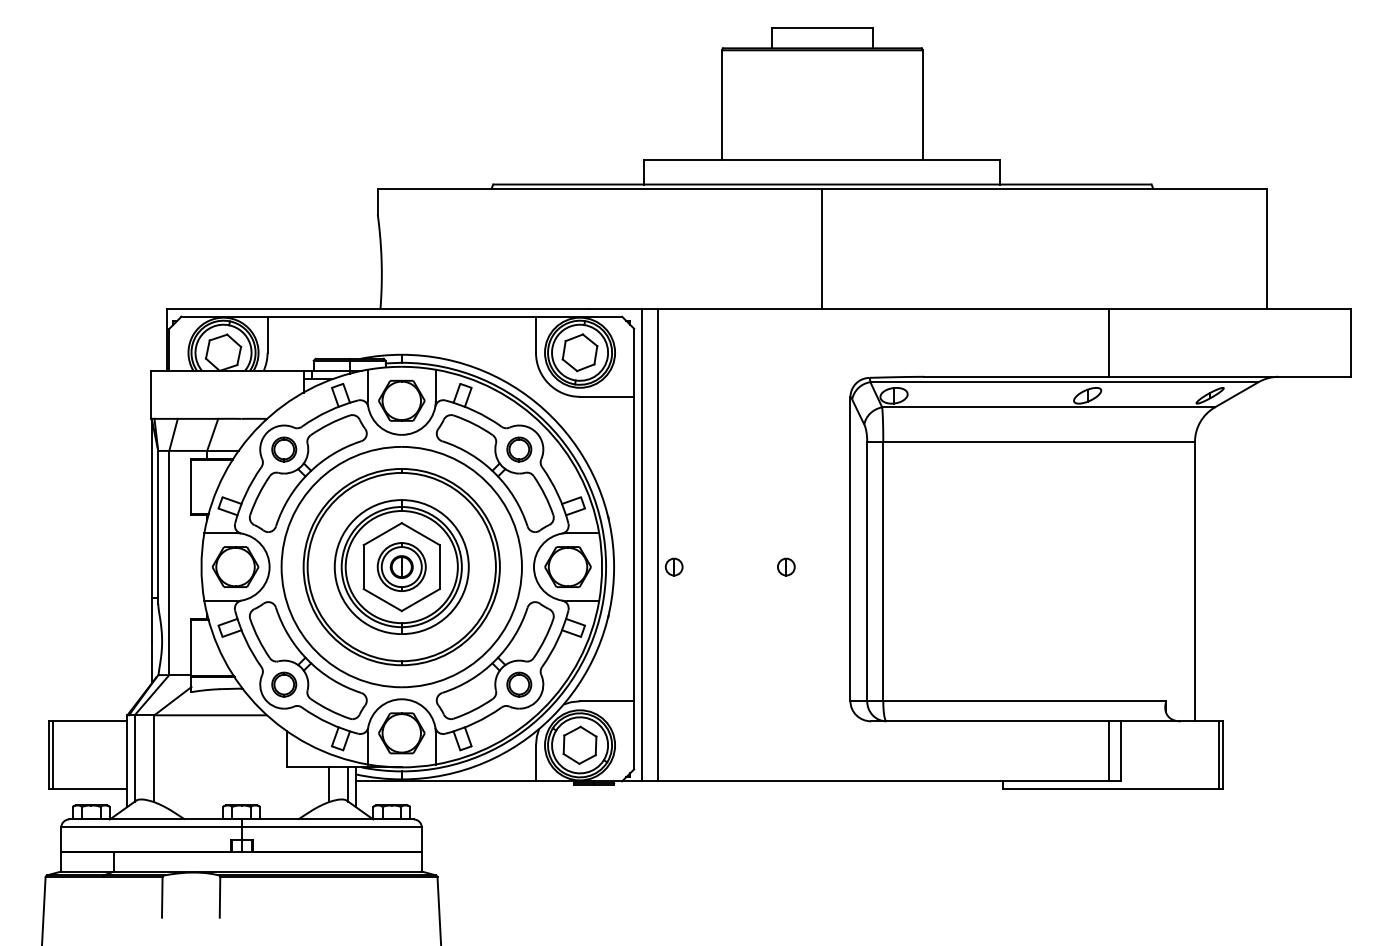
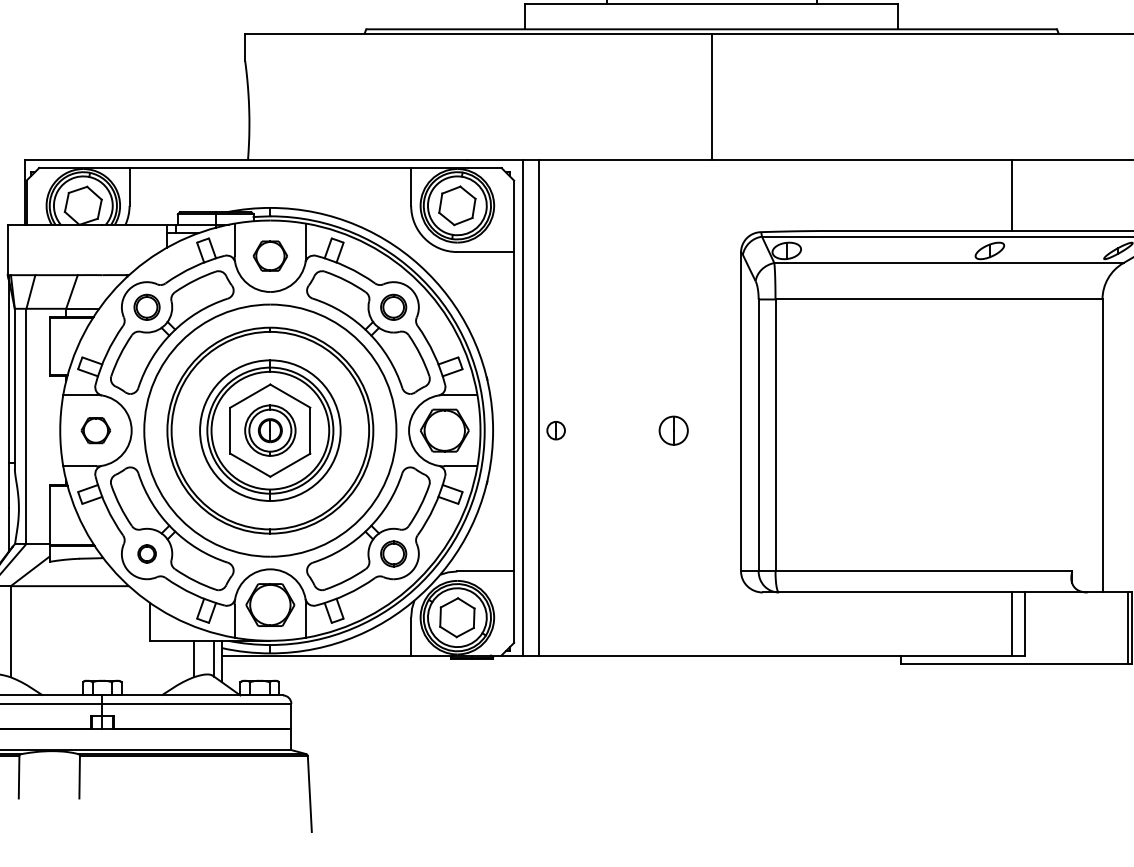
part: (401, 400) -> (270, 255), size x0.7
part: (235, 566) -> (95, 430), size x0.6
part: (786, 566) -> (673, 430), size x1.6
part: (284, 684) -> (147, 553), size x0.7

